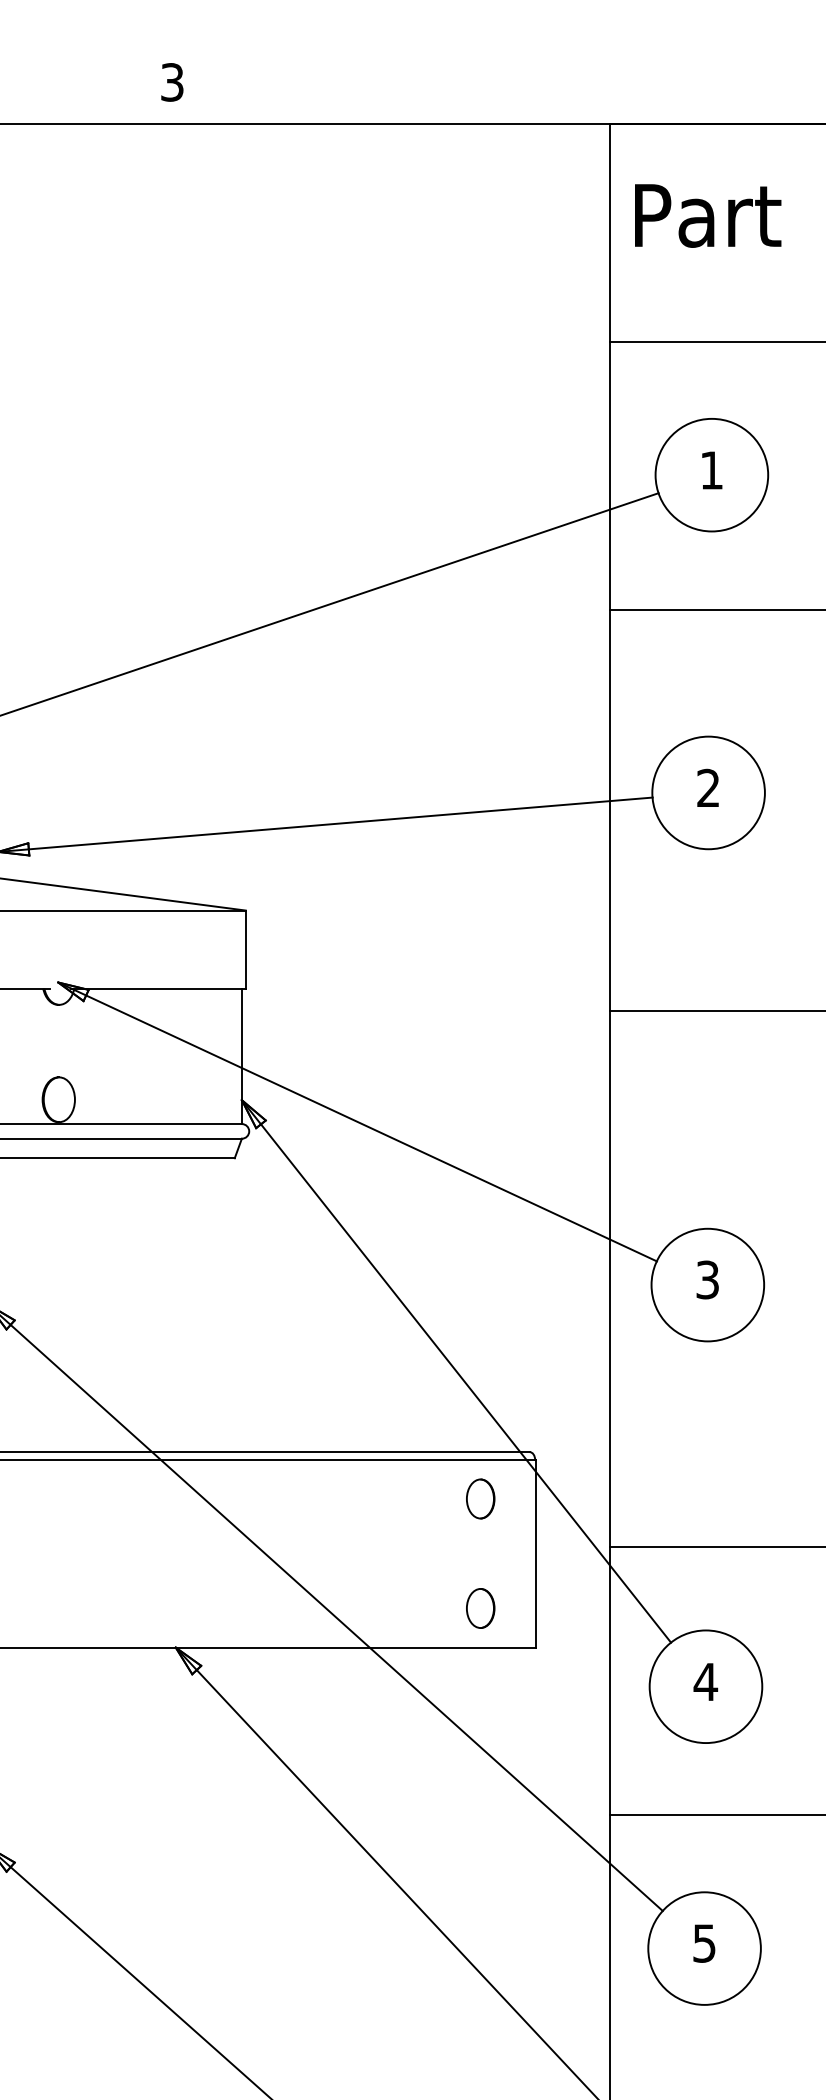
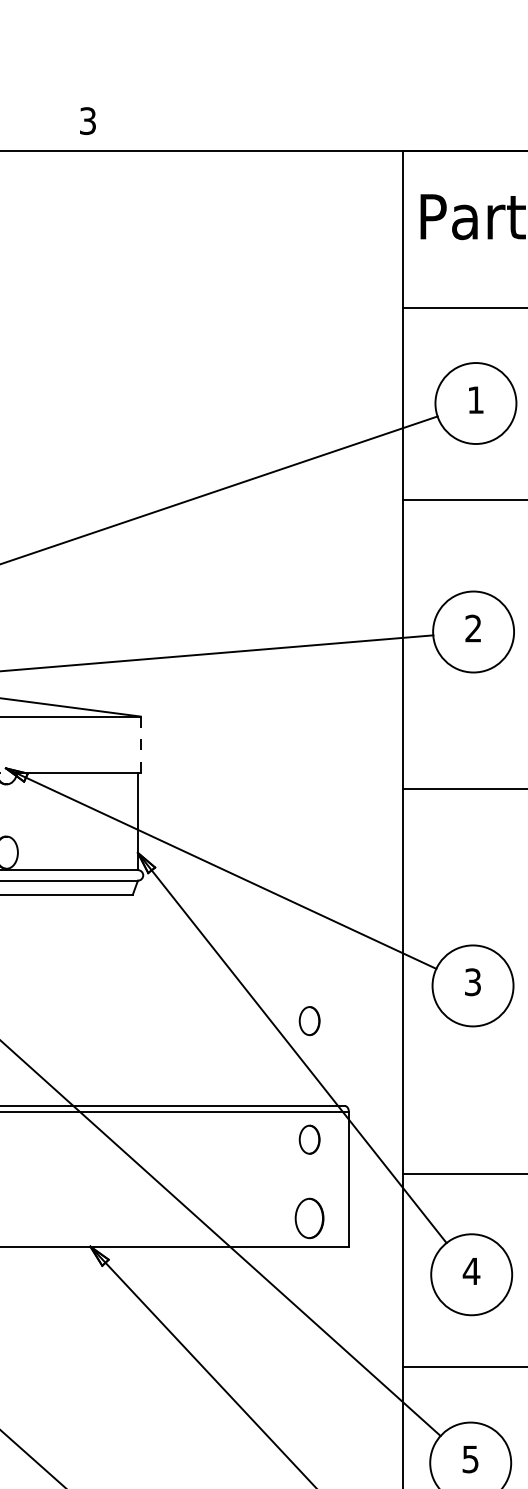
line: (245, 949) -> (140, 744), solid -> dashed
part: (480, 1333) -> (309, 1020), added
part: (480, 1608) -> (309, 1218), size x1.4

